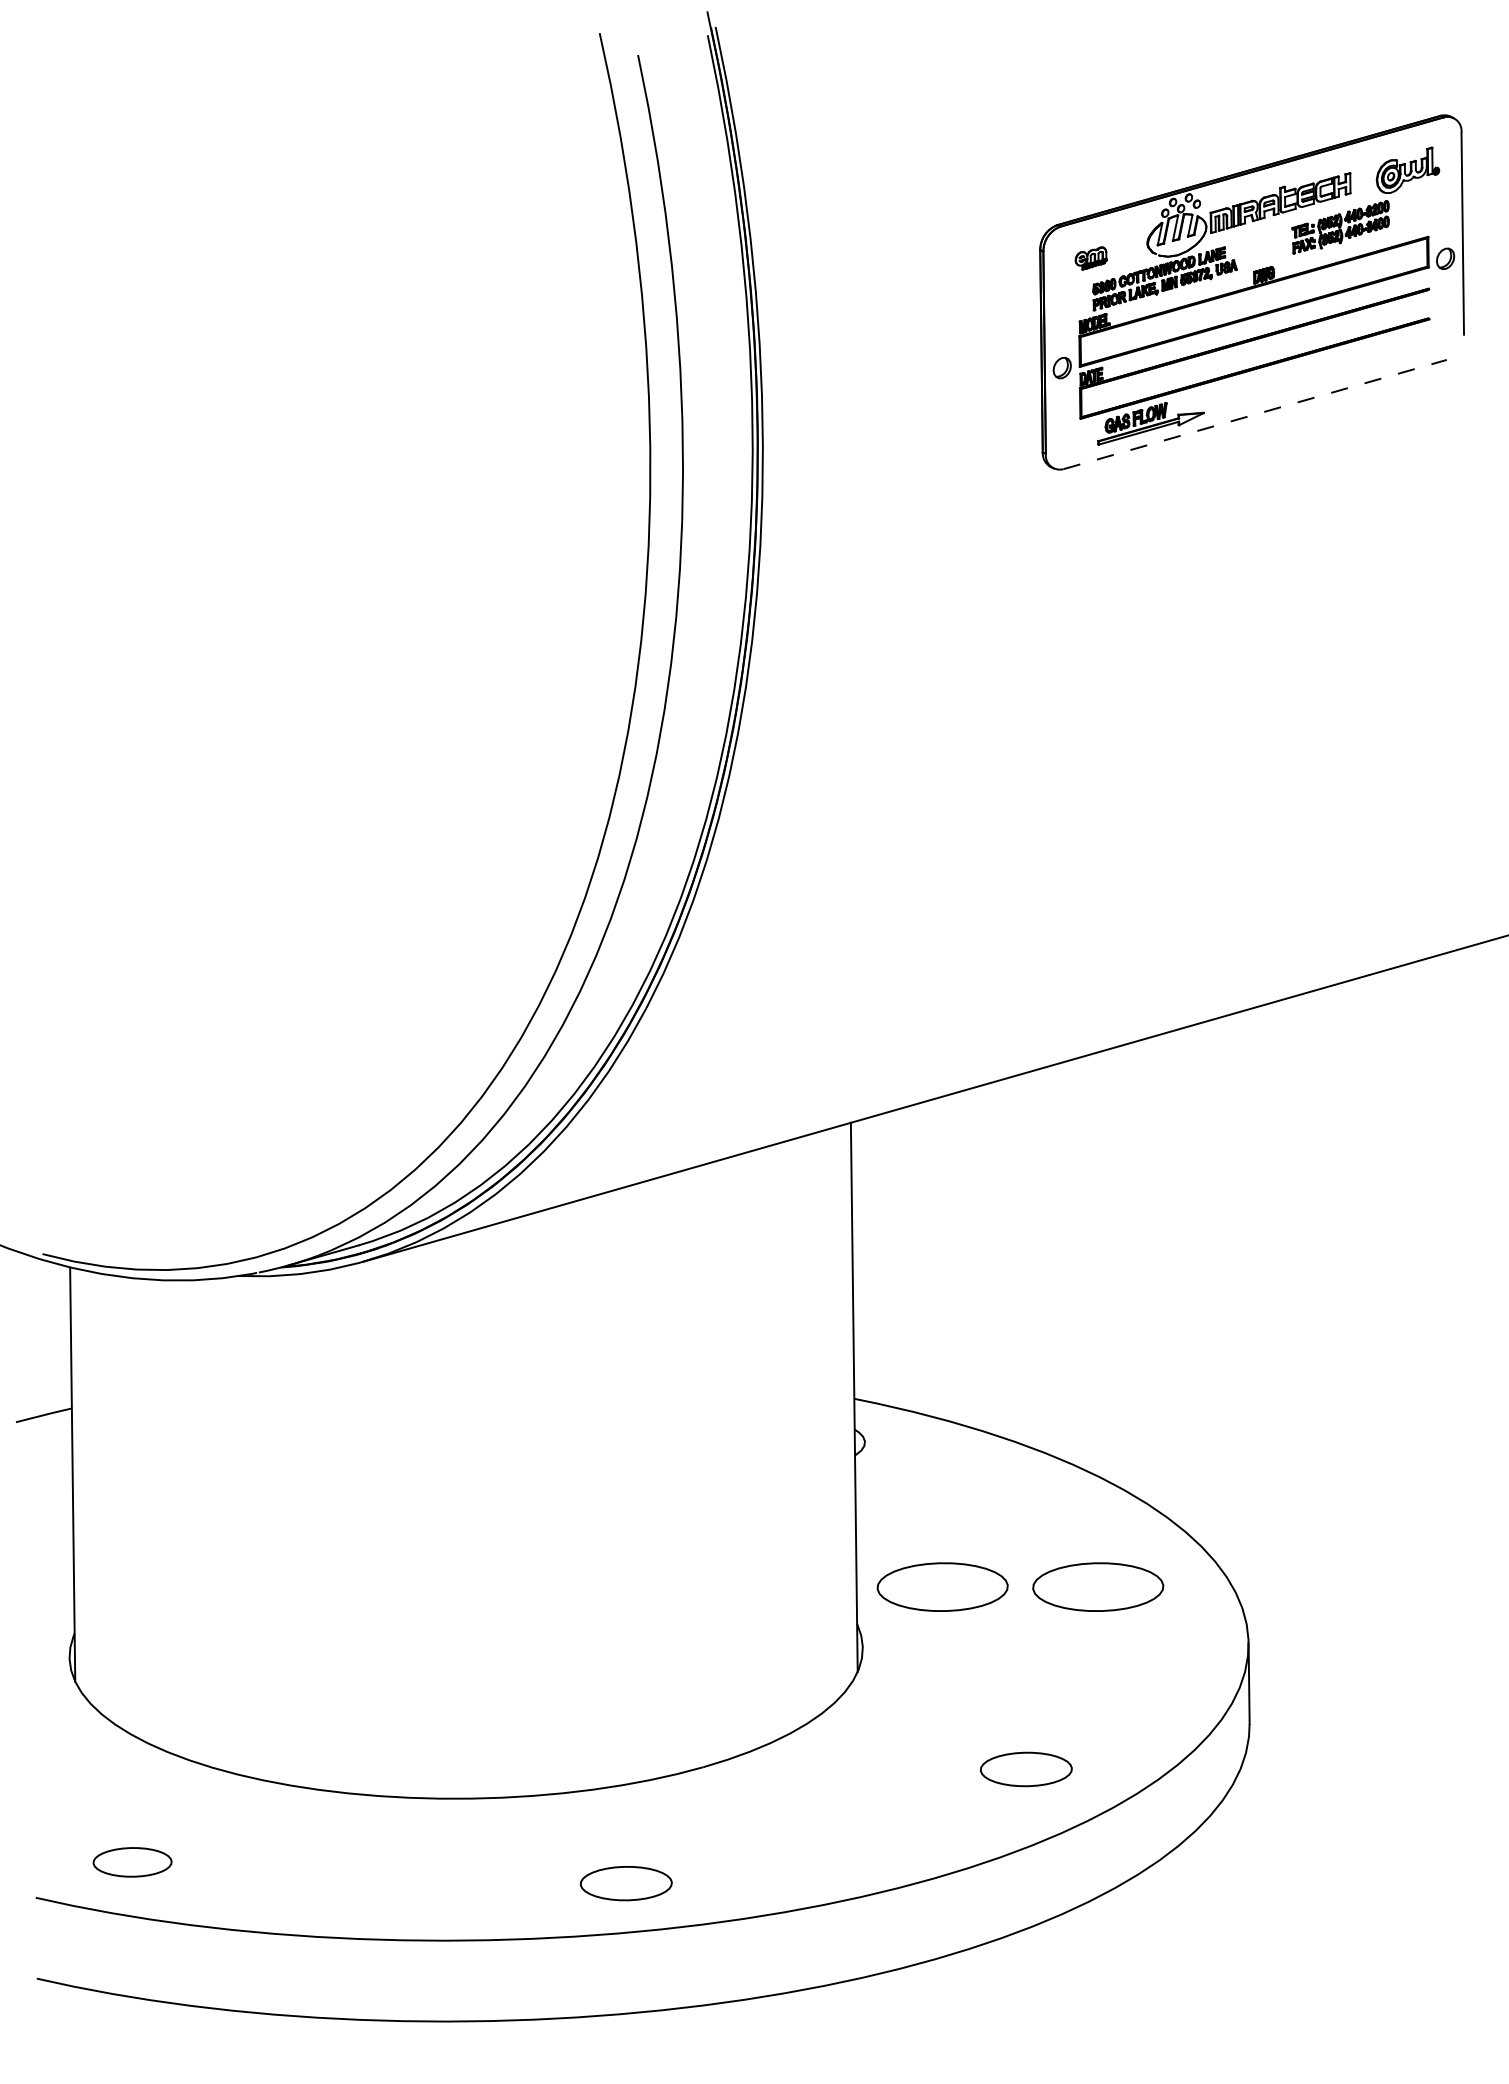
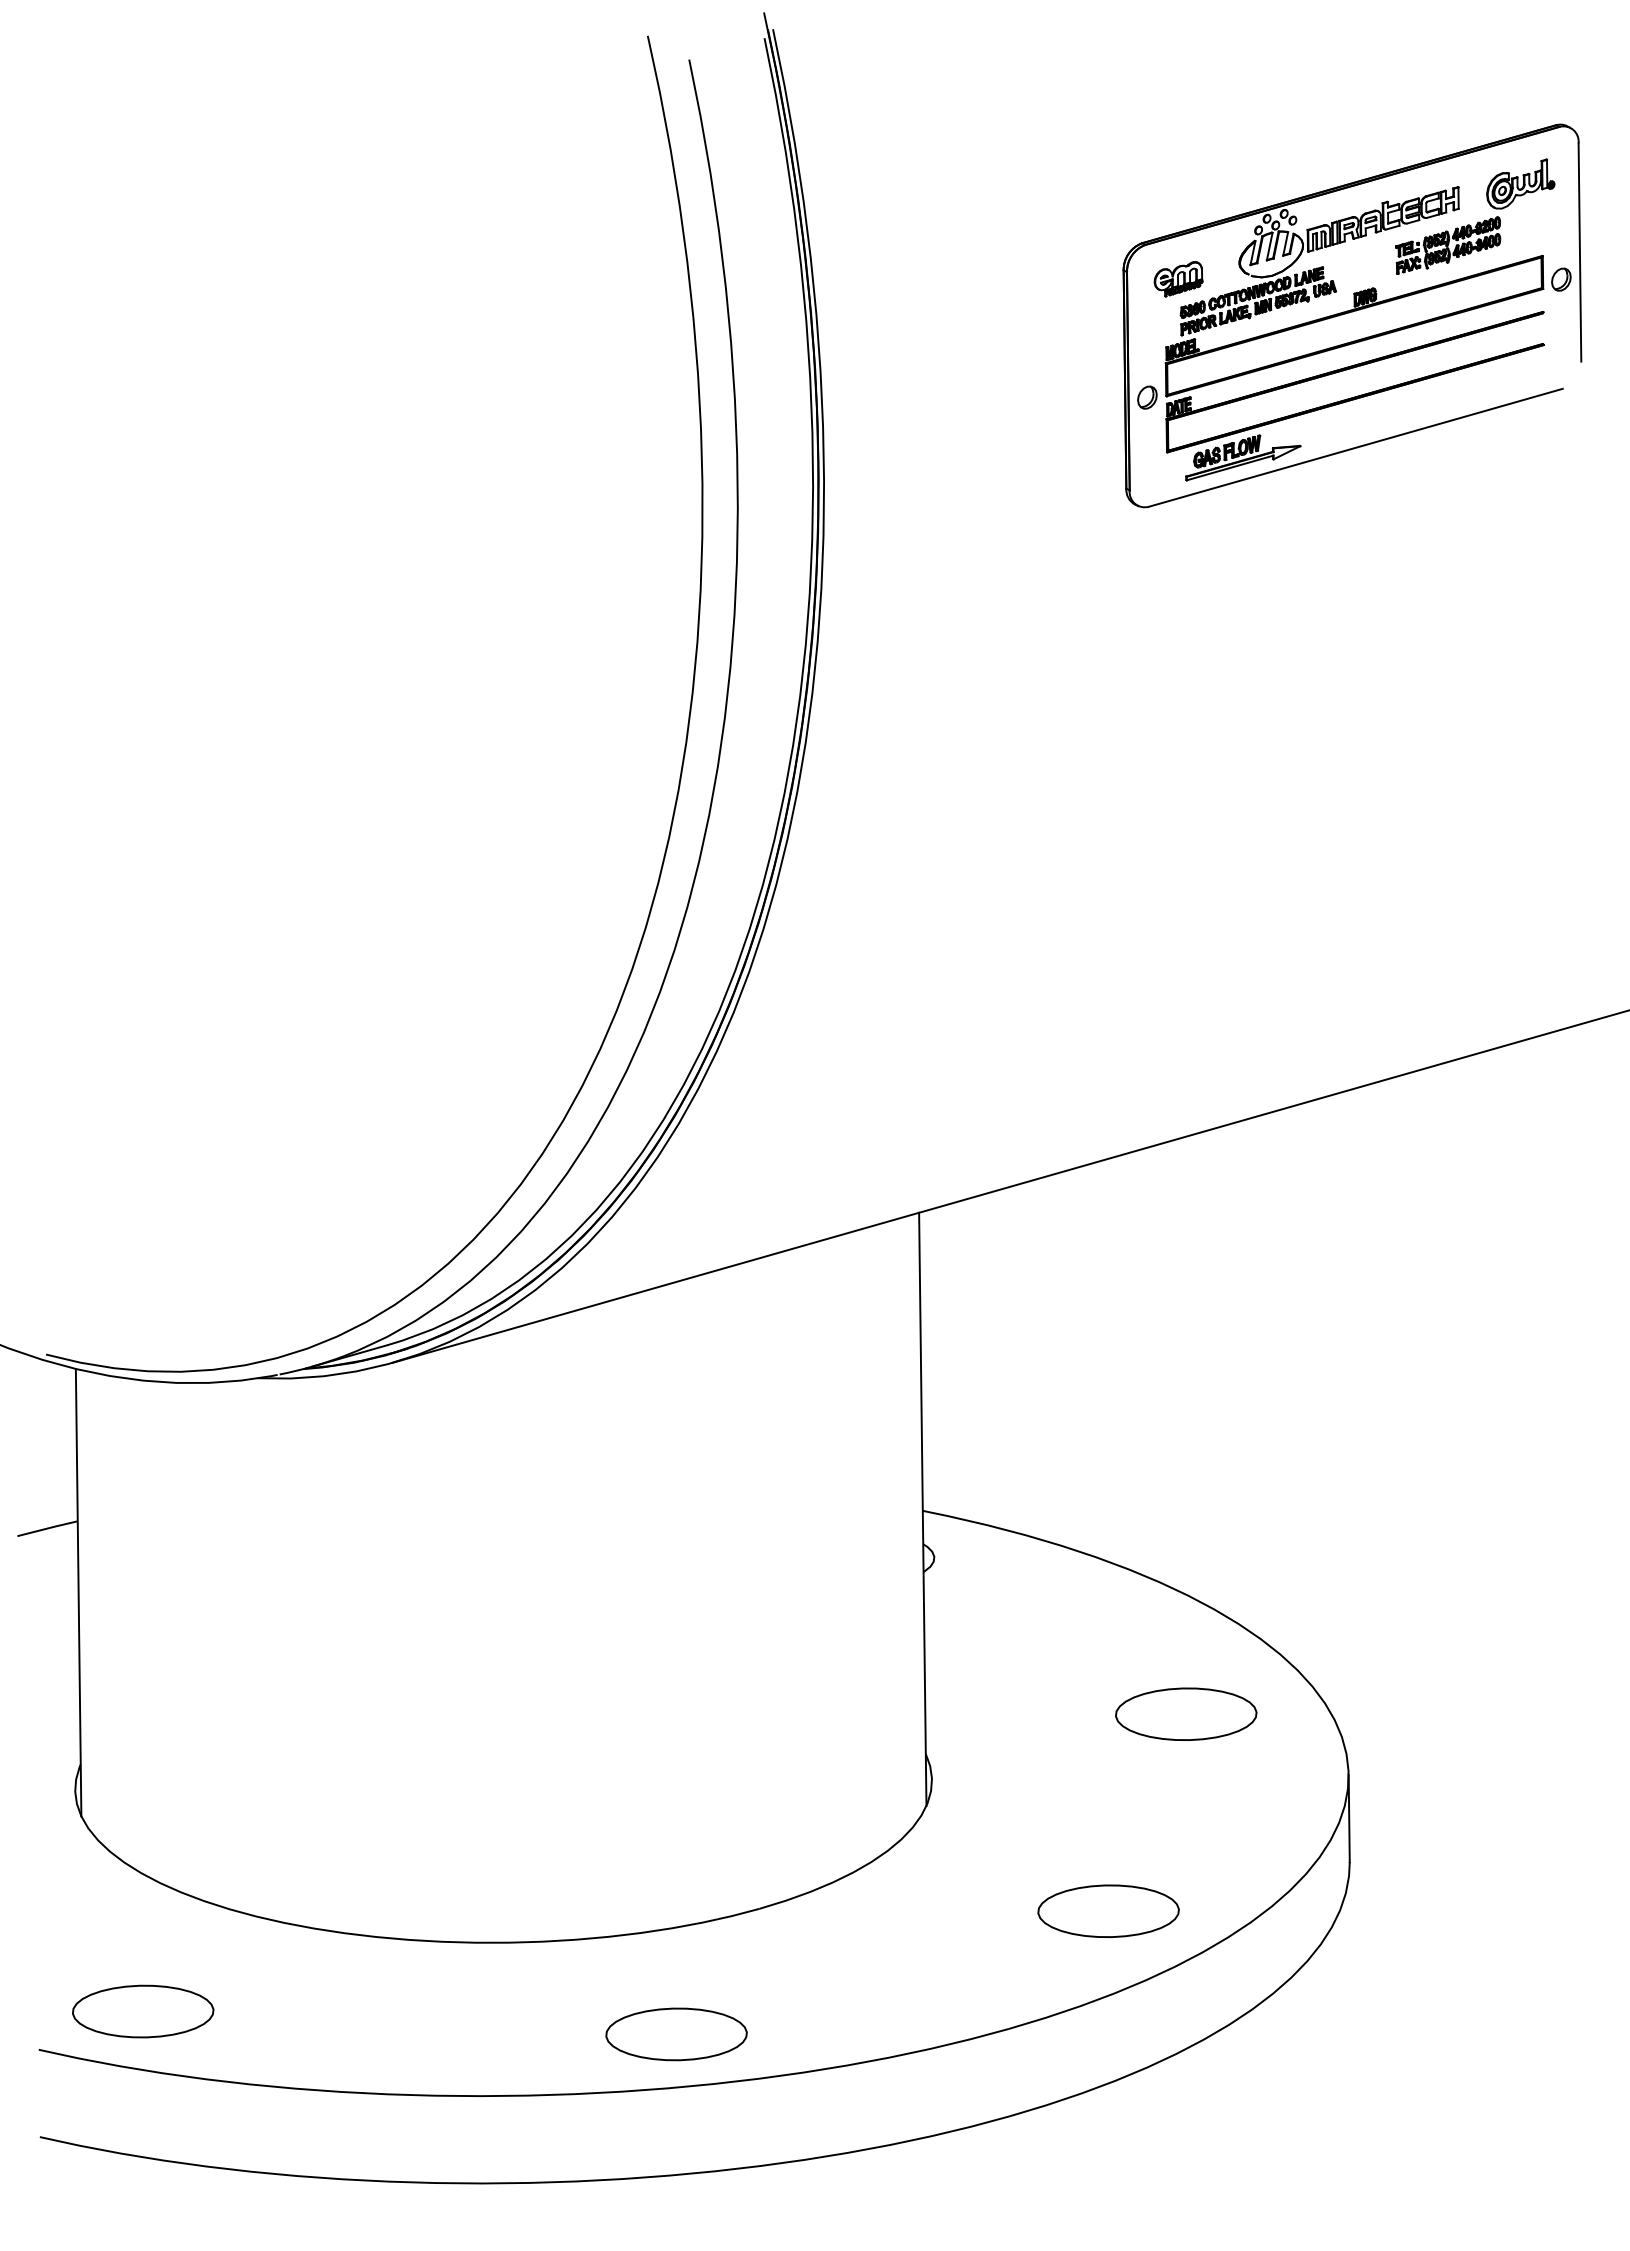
part: (1091, 258) -> (1178, 279), size x1.43
line: (1255, 414) -> (1356, 447), dashed -> solid
part: (942, 1586) -> (1018, 1713), removed
part: (1026, 1768) -> (1108, 1910), size x1.43
part: (132, 1862) -> (143, 2011), size x1.67
part: (626, 1883) -> (676, 2034), size x1.43

